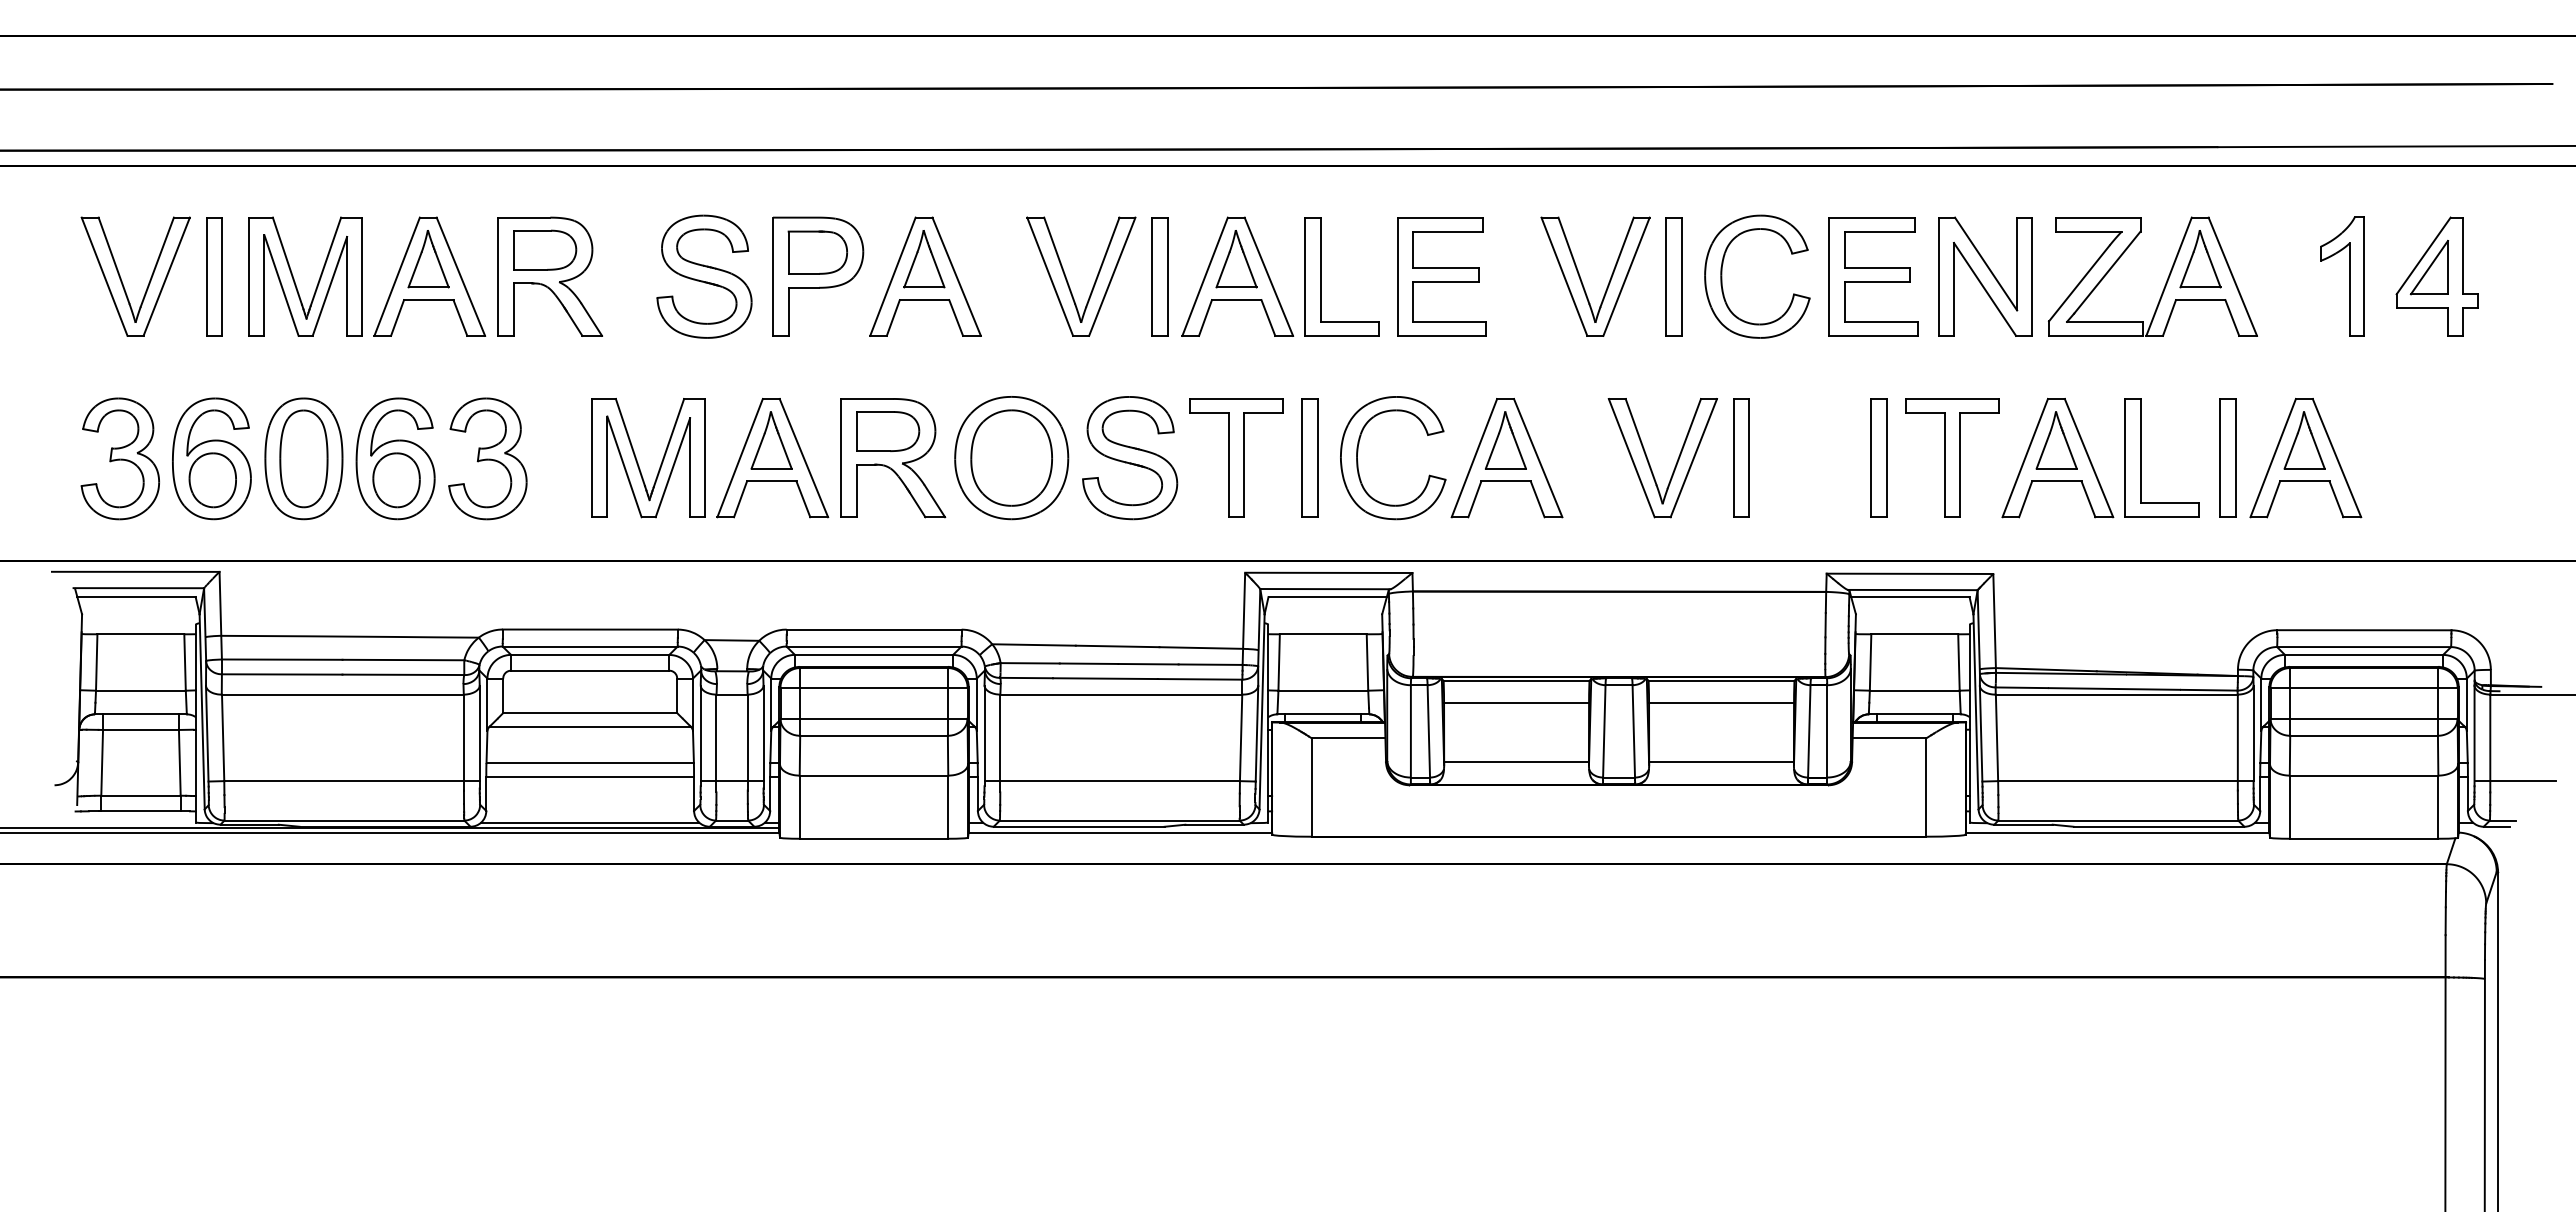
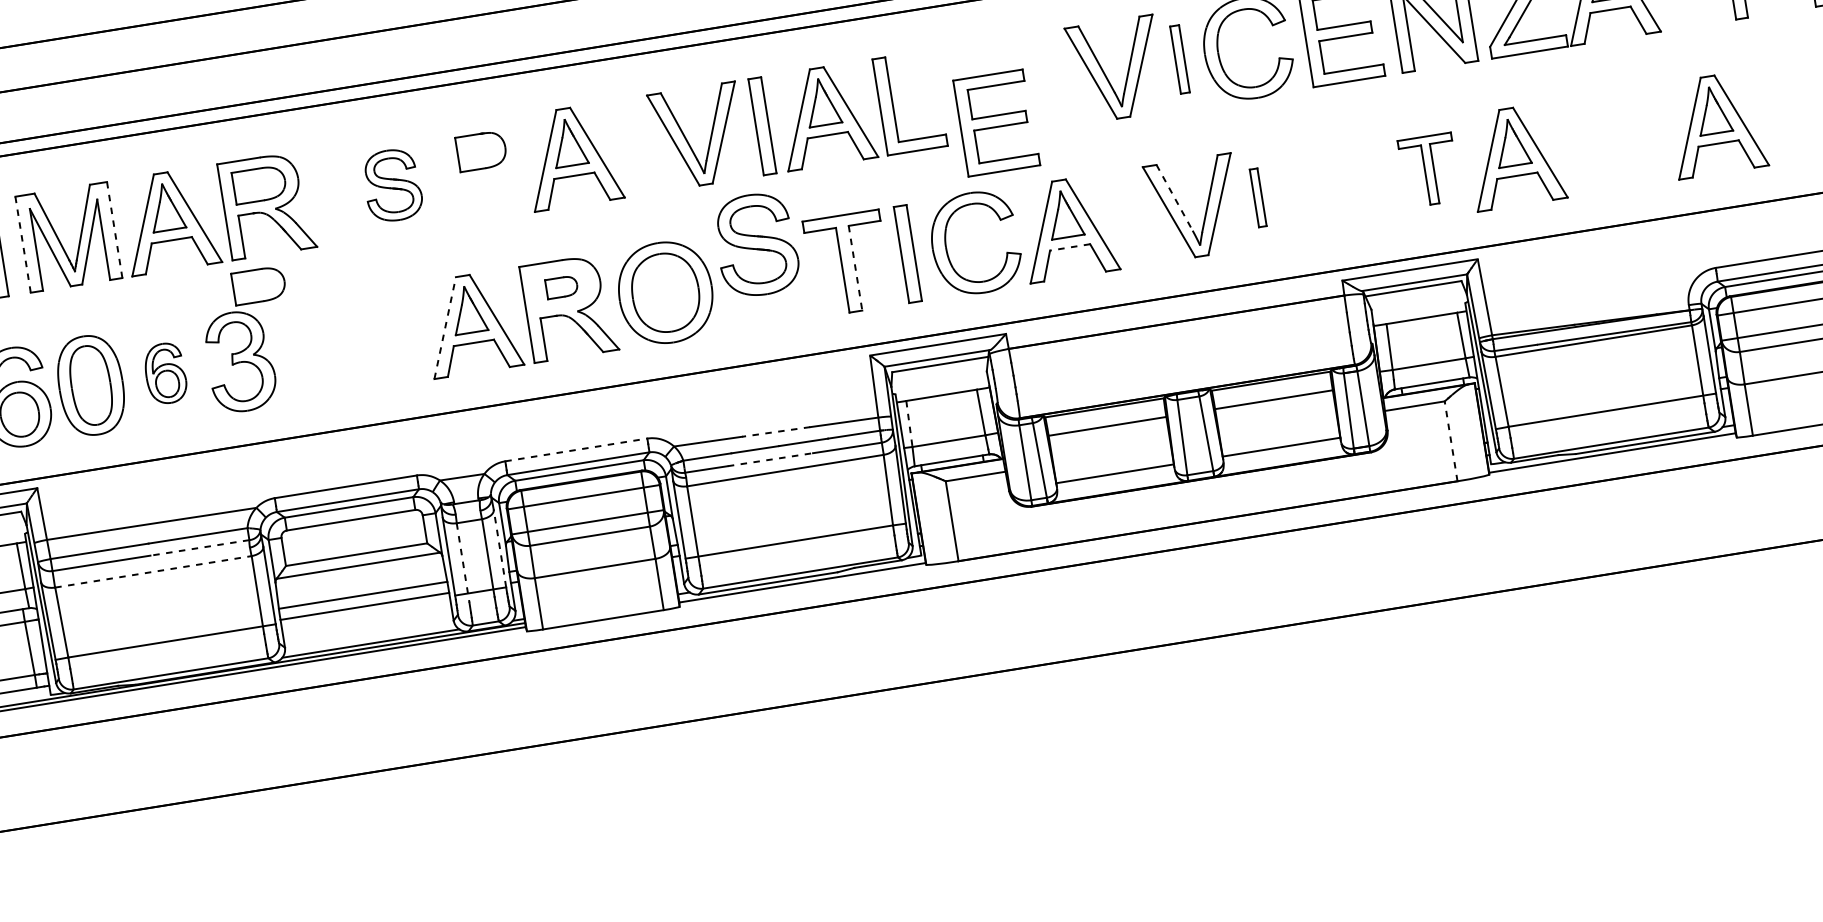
line: (249, 276) -> (23, 244), solid -> dashed
part: (704, 276) -> (392, 185), size x0.7
part: (818, 276) -> (485, 170), removed
part: (1441, 276) -> (996, 122), moved
part: (1673, 276) -> (1179, 59), size x0.7
line: (362, 277) -> (115, 230), solid -> dashed
part: (525, 370) -> (259, 284), added
part: (888, 431) -> (562, 287), size x0.6
line: (1641, 441) -> (1174, 197), solid -> dashed
line: (740, 457) -> (445, 327), solid -> dashed
part: (1741, 457) -> (1258, 197), size x0.6
part: (1878, 457) -> (1369, 179), removed
part: (1952, 457) -> (1429, 169), size x0.7
part: (2141, 457) -> (1582, 145), removed
part: (2227, 457) -> (1652, 134), removed
part: (395, 458) -> (165, 373), size x0.6
part: (1130, 458) -> (756, 245), moved
part: (638, 462) -> (363, 344), removed
line: (1244, 465) -> (855, 268), solid -> dashed
line: (1506, 481) -> (1070, 247), solid -> dashed
line: (874, 629) -> (576, 449), solid -> dashed
line: (1117, 646) -> (776, 432), solid -> dashed
line: (1279, 662) -> (909, 423), solid -> dashed
line: (403, 674) -> (199, 547), solid -> dashed
line: (1105, 678) -> (770, 459), solid -> dashed
line: (342, 694) -> (153, 571), solid -> dashed
line: (763, 733) -> (499, 548), solid -> dashed
line: (716, 743) -> (463, 562), solid -> dashed
line: (1926, 787) -> (1451, 441), solid -> dashed

